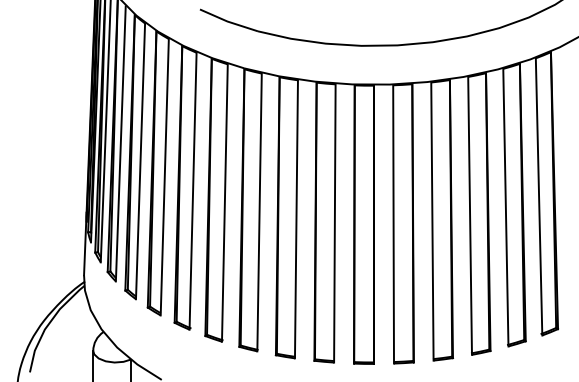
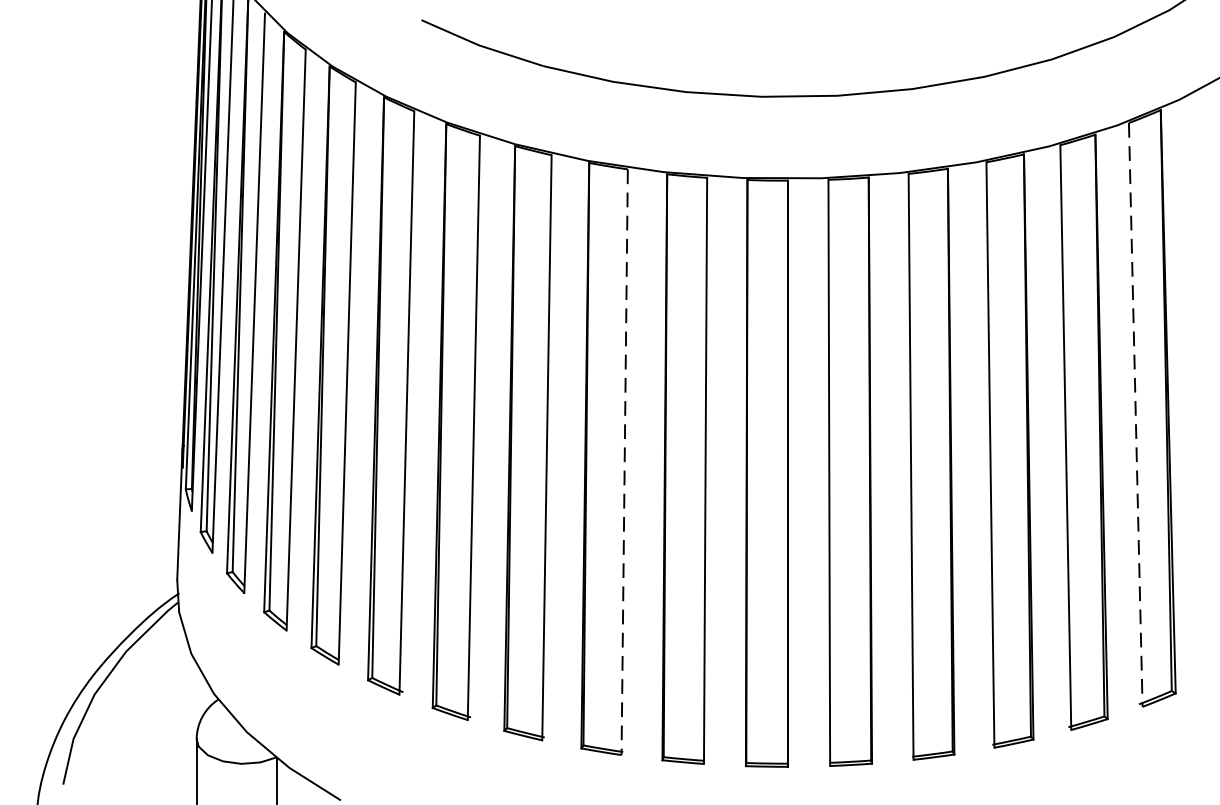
line: (539, 196) -> (1136, 414), solid -> dashed
line: (296, 219) -> (624, 462), solid -> dashed

